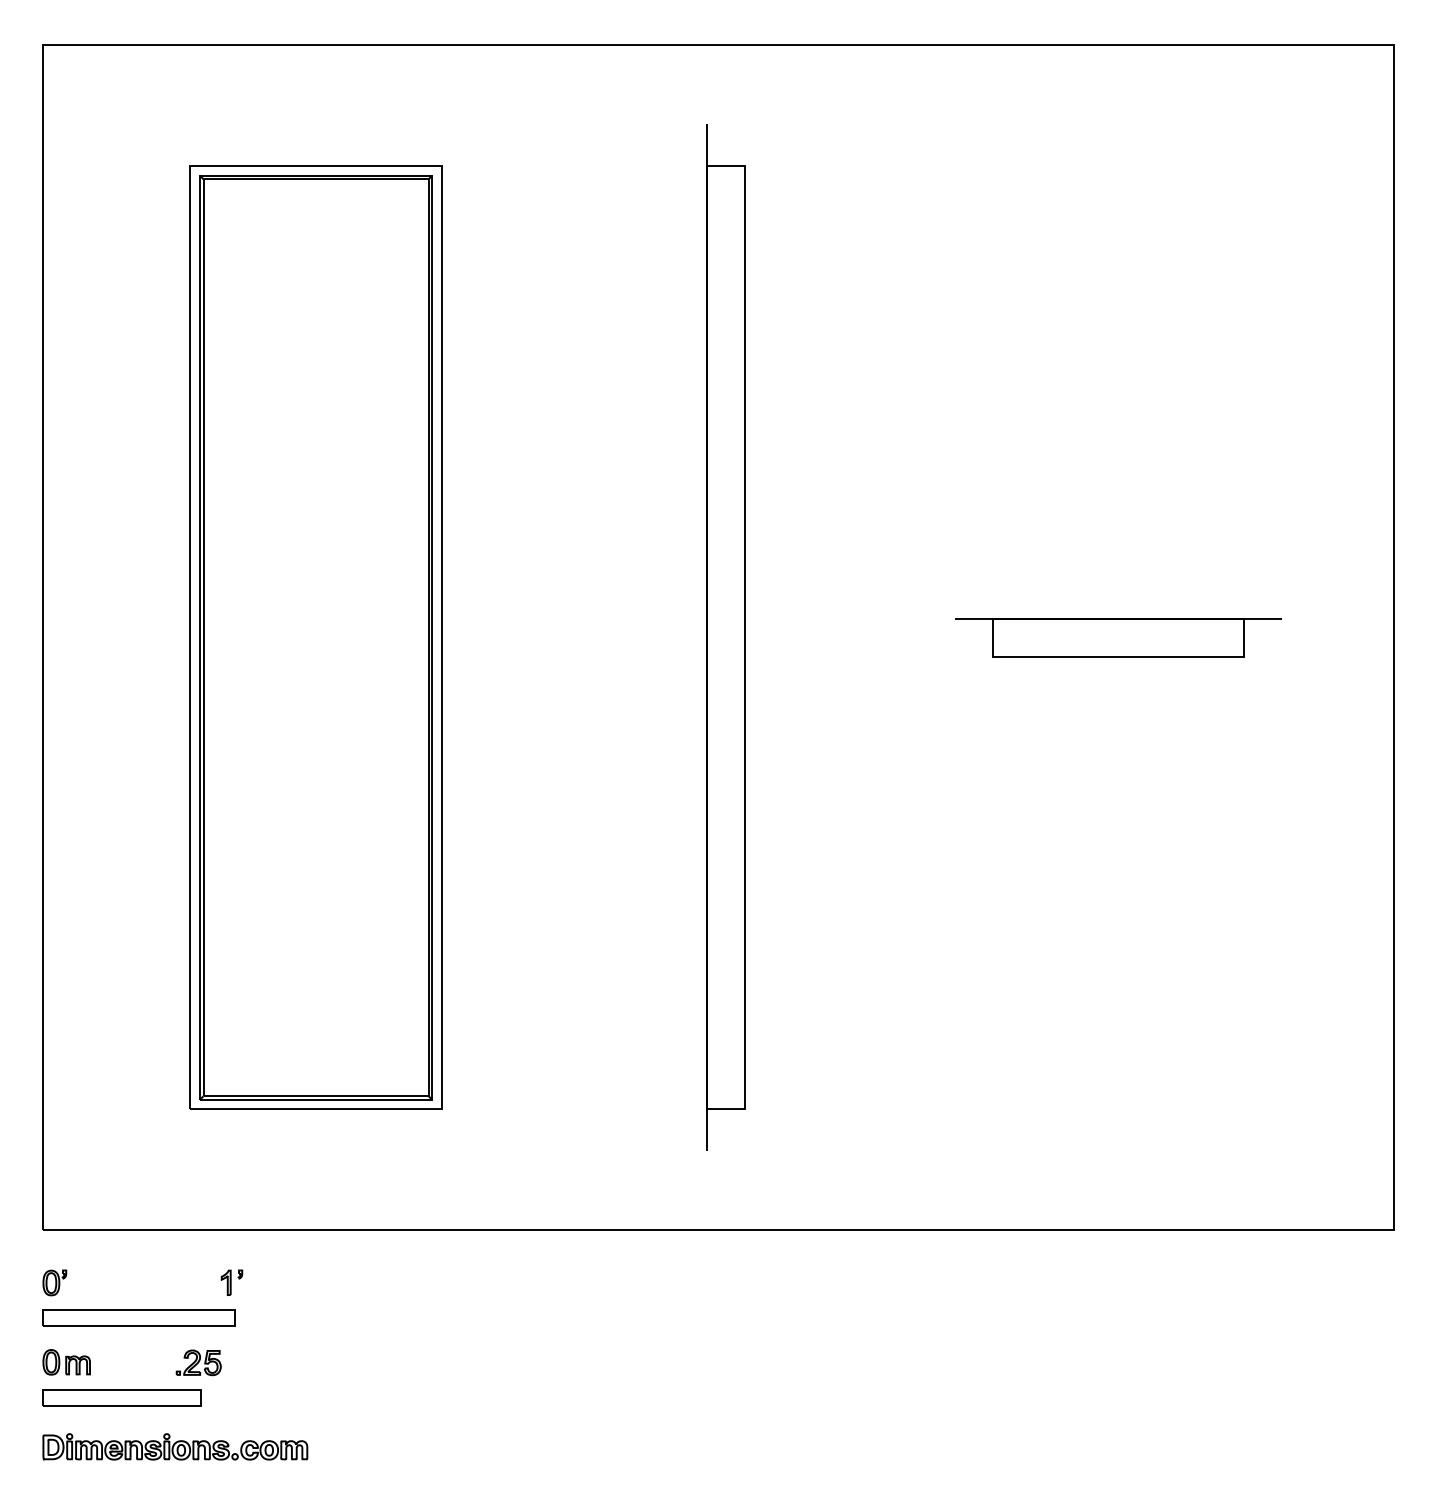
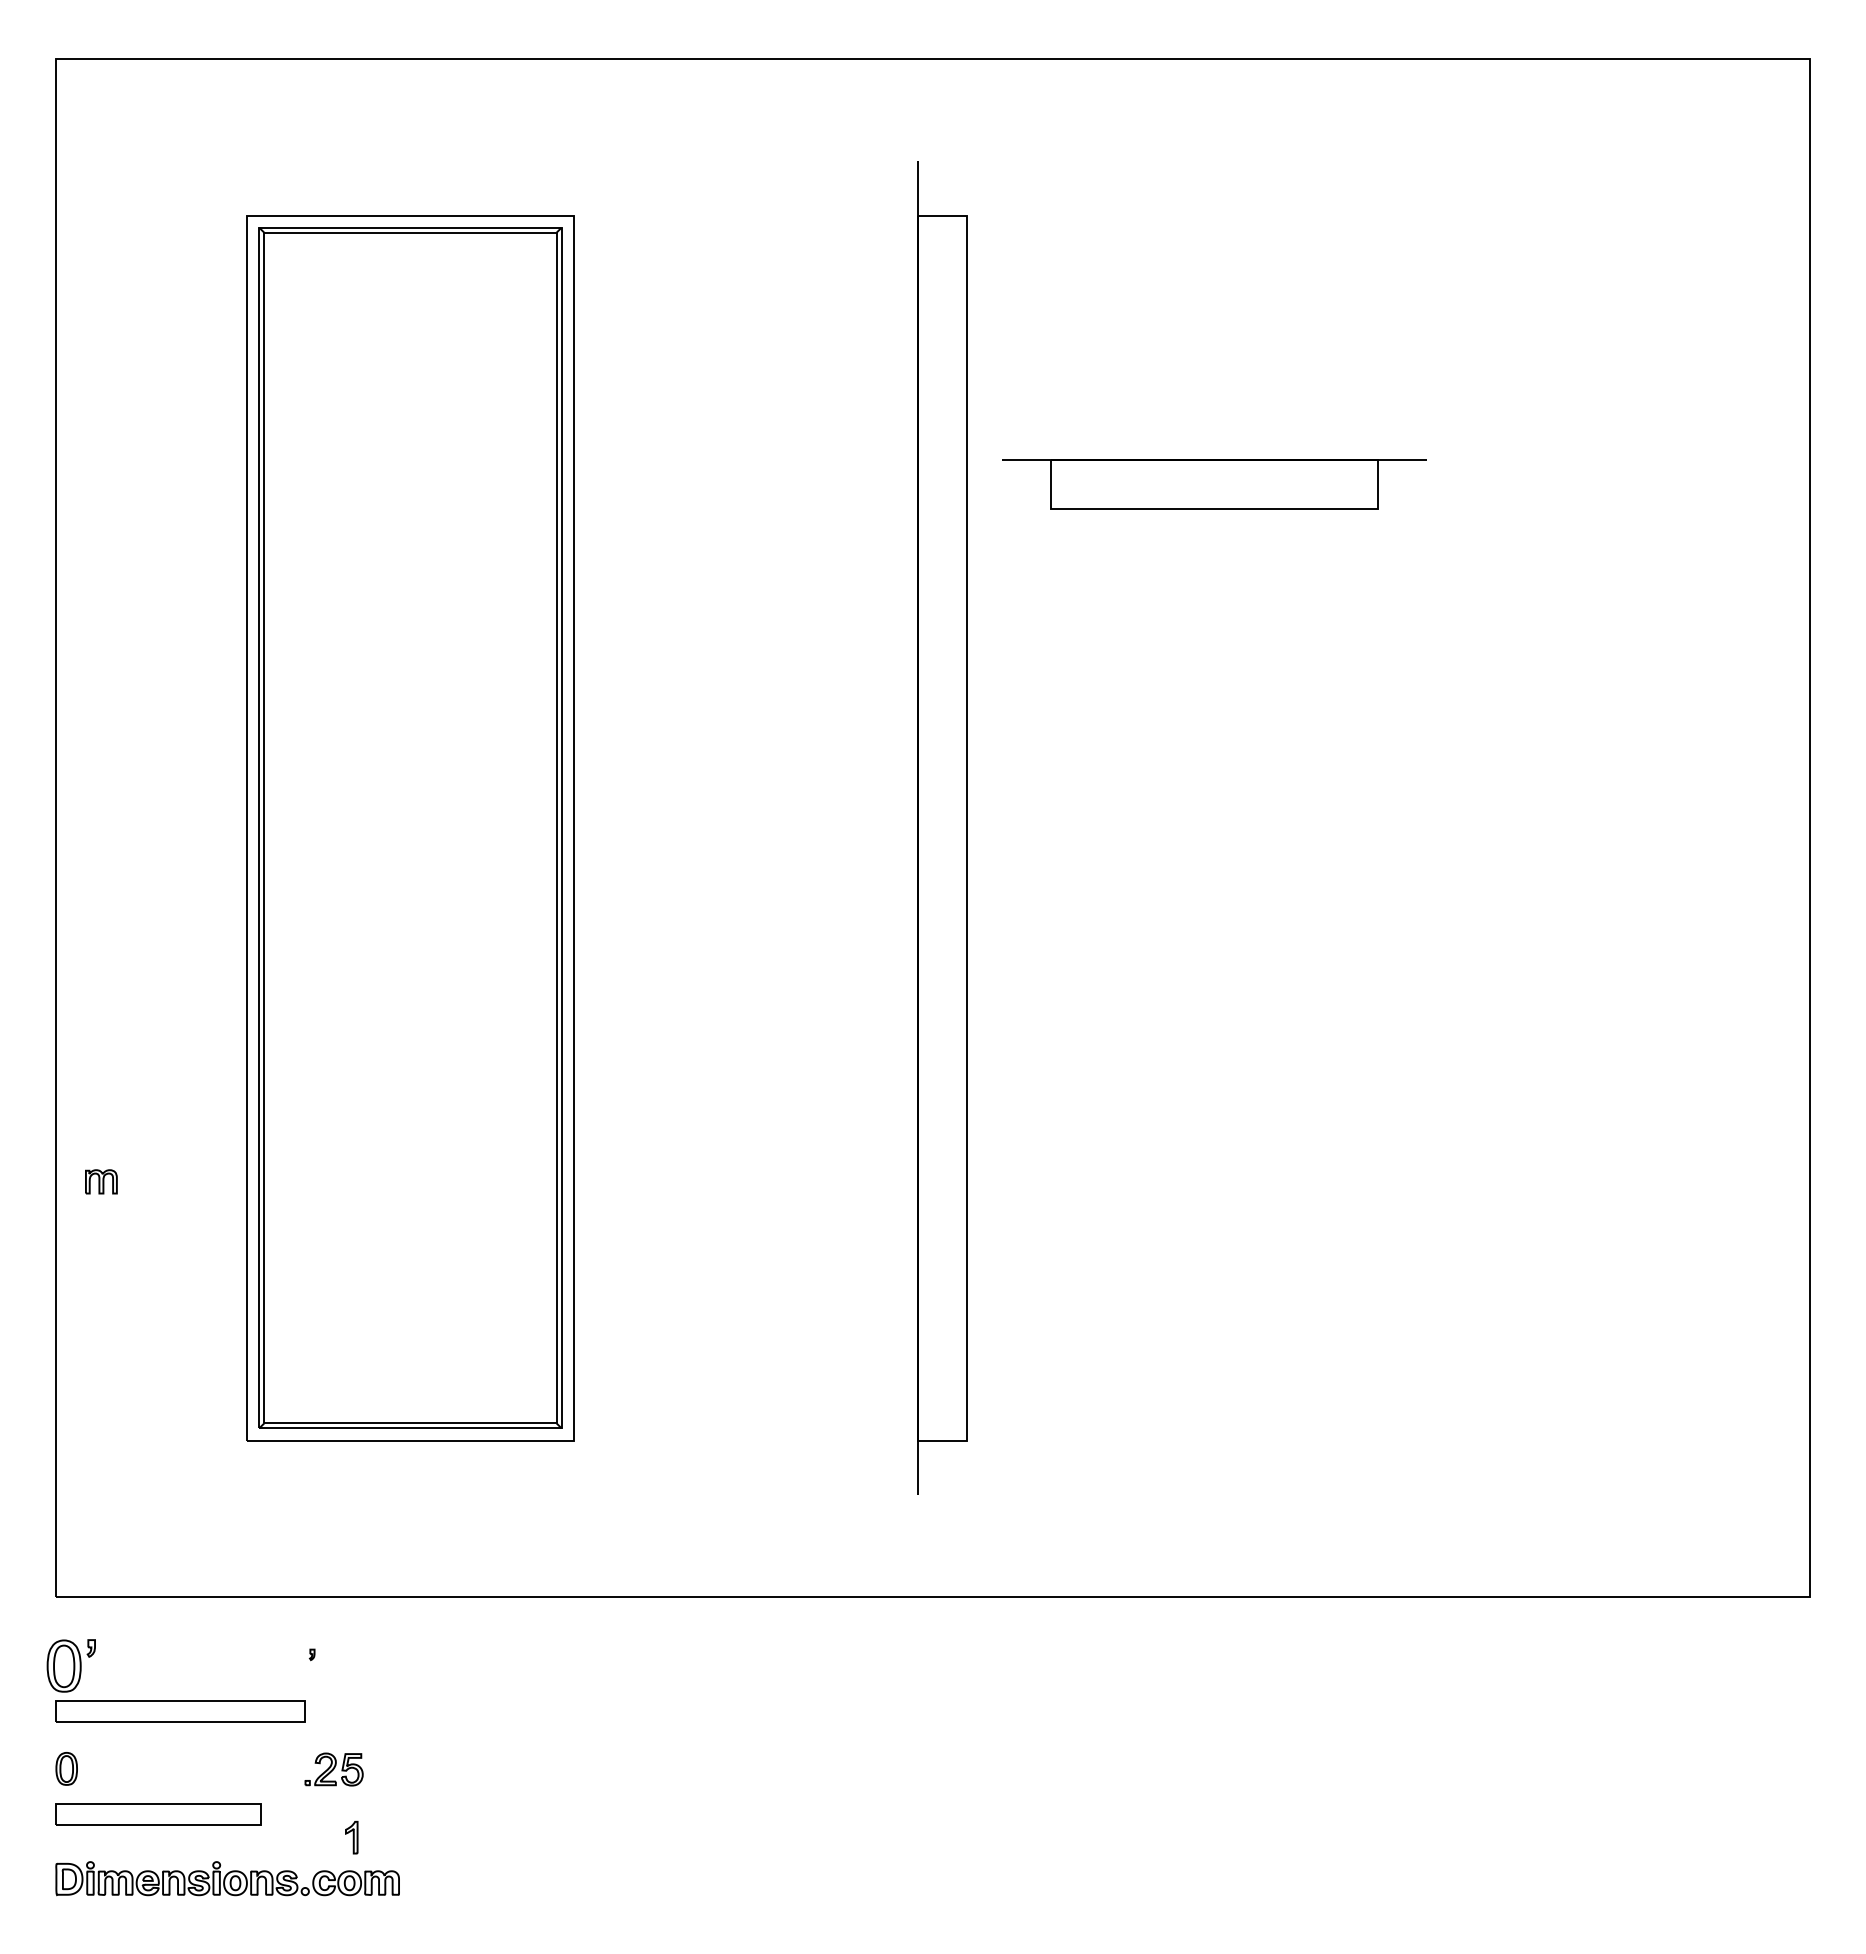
part: (1118, 638) -> (1214, 484), moved
part: (54, 1282) -> (70, 1665), size x1.6
part: (226, 1282) -> (351, 1837), moved
part: (198, 1362) -> (333, 1769), moved
part: (78, 1365) -> (101, 1181), moved

